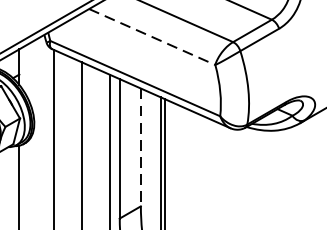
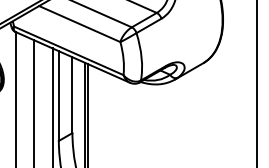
line: (153, 37) -> (80, 24), dashed -> solid
line: (140, 147) -> (72, 95), dashed -> solid

